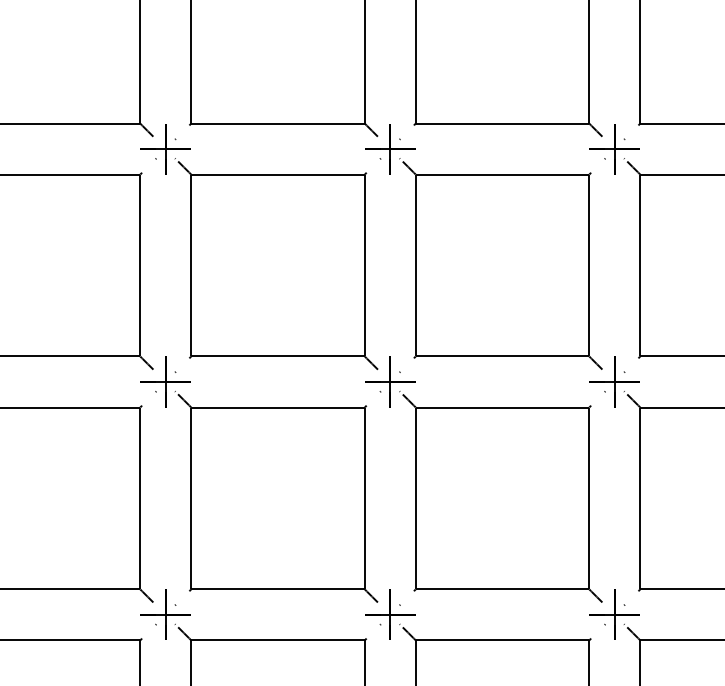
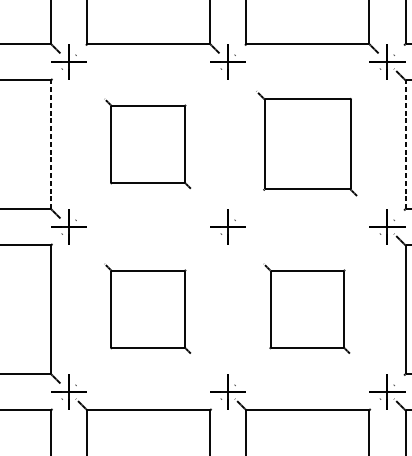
part: (500, 263) -> (306, 143), size x0.7
part: (276, 264) -> (147, 143), size x0.6
line: (140, 265) -> (51, 144), solid -> dashed
line: (640, 265) -> (405, 144), solid -> dashed
part: (276, 496) -> (147, 308), size x0.6
part: (500, 496) -> (306, 308), size x0.6

